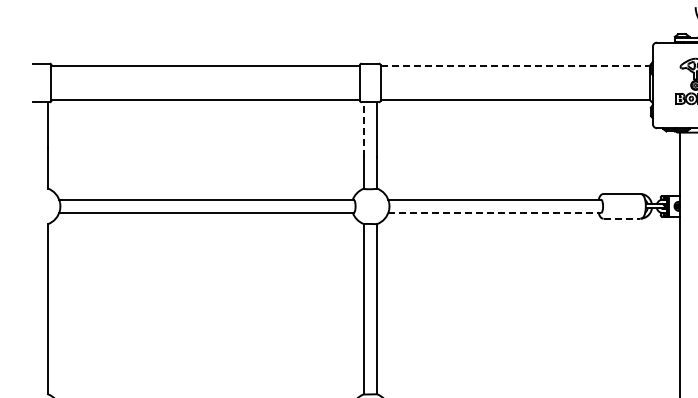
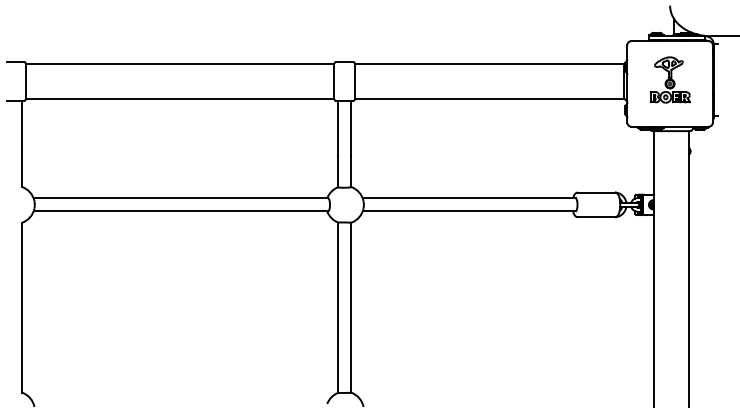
line: (515, 65) -> (489, 64), dashed -> solid
line: (364, 128) -> (338, 127), dashed -> solid
line: (495, 212) -> (469, 211), dashed -> solid
line: (622, 218) -> (596, 217), dashed -> solid

